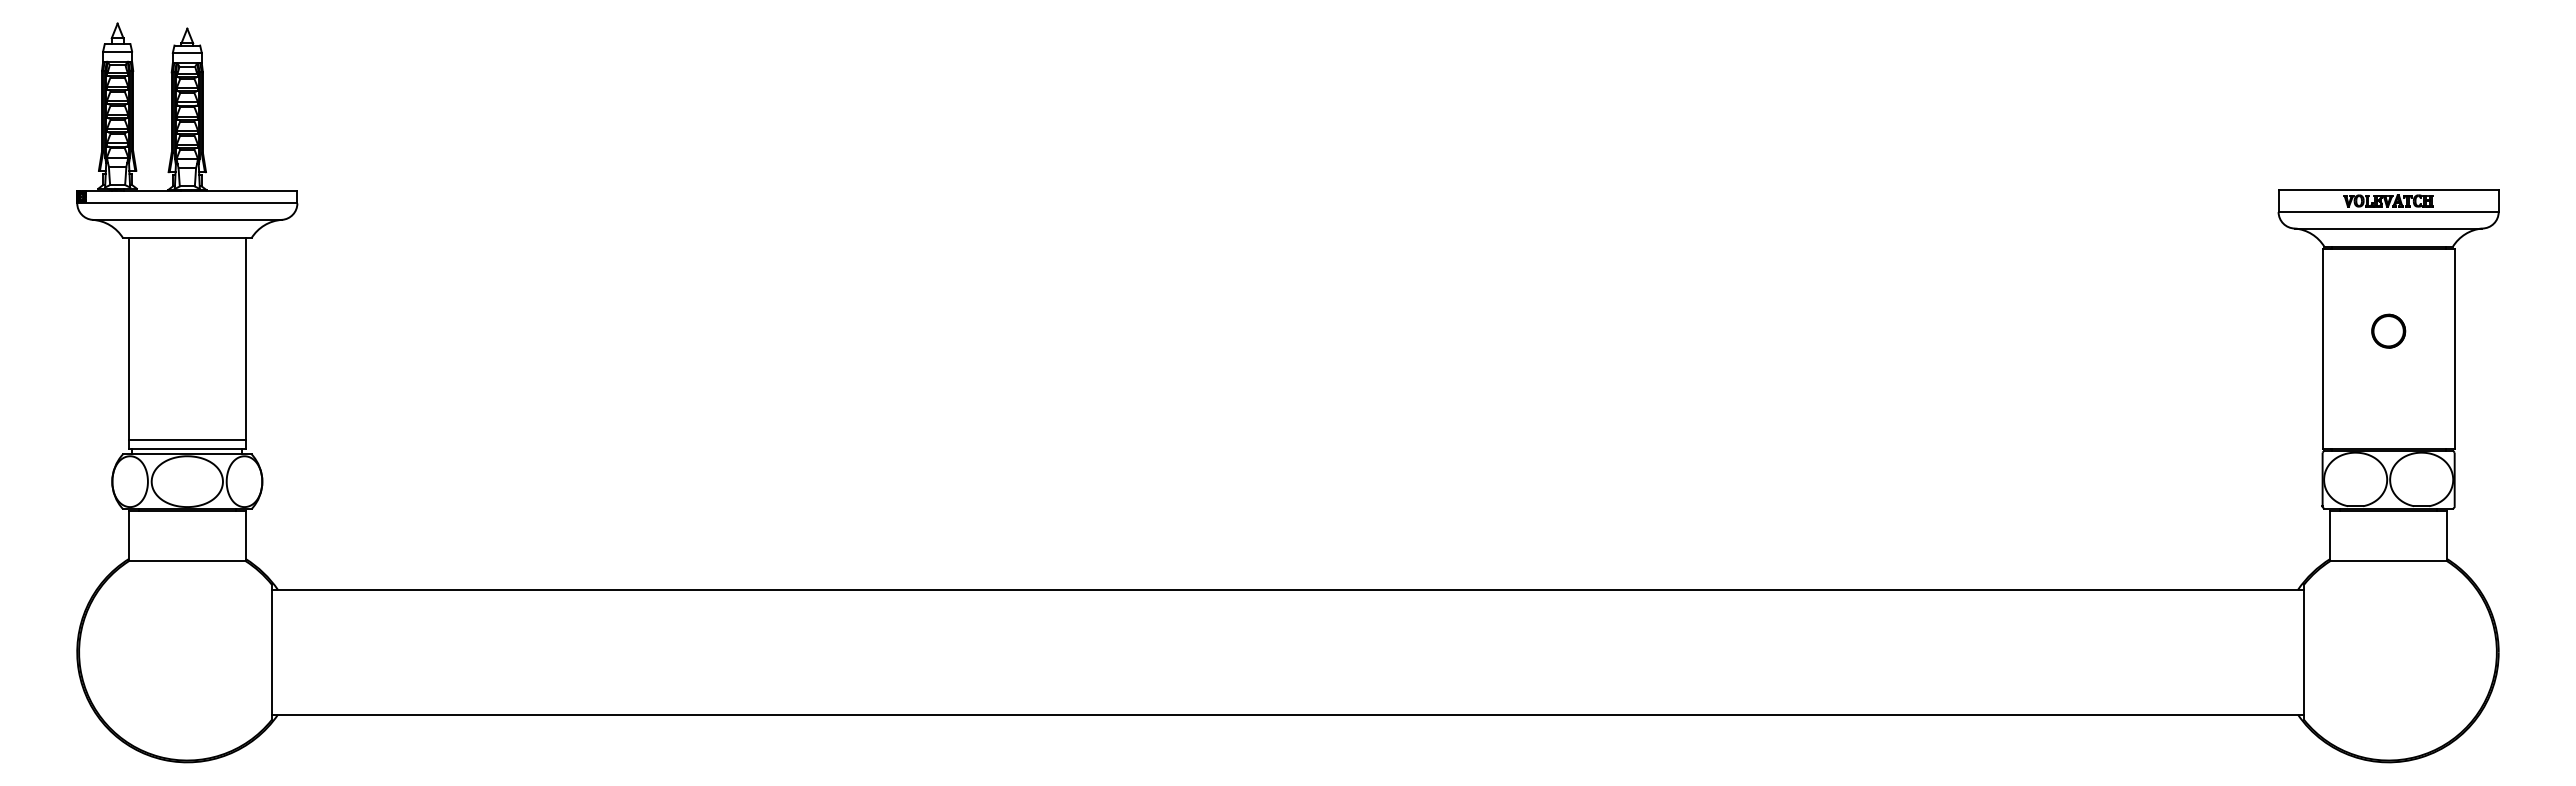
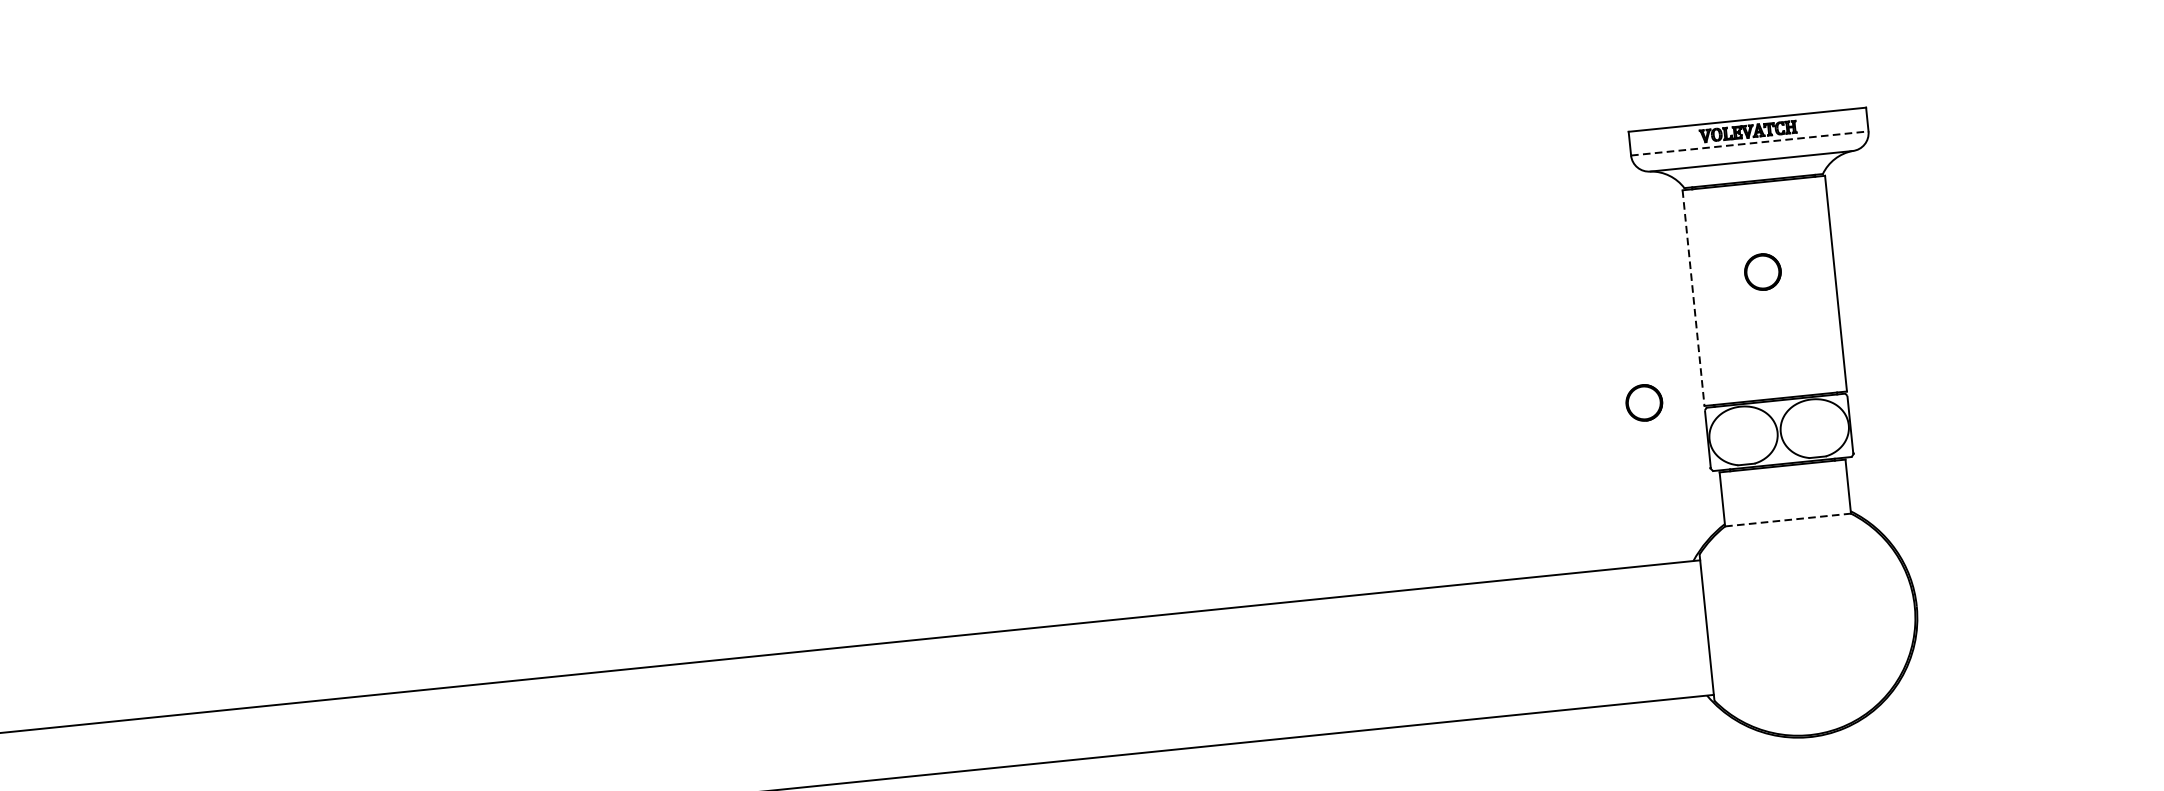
line: (2389, 212) -> (1750, 143), solid -> dashed
line: (2322, 348) -> (1693, 297), solid -> dashed
part: (2267, 439) -> (1644, 402), added
line: (2389, 561) -> (1789, 520), solid -> dashed

